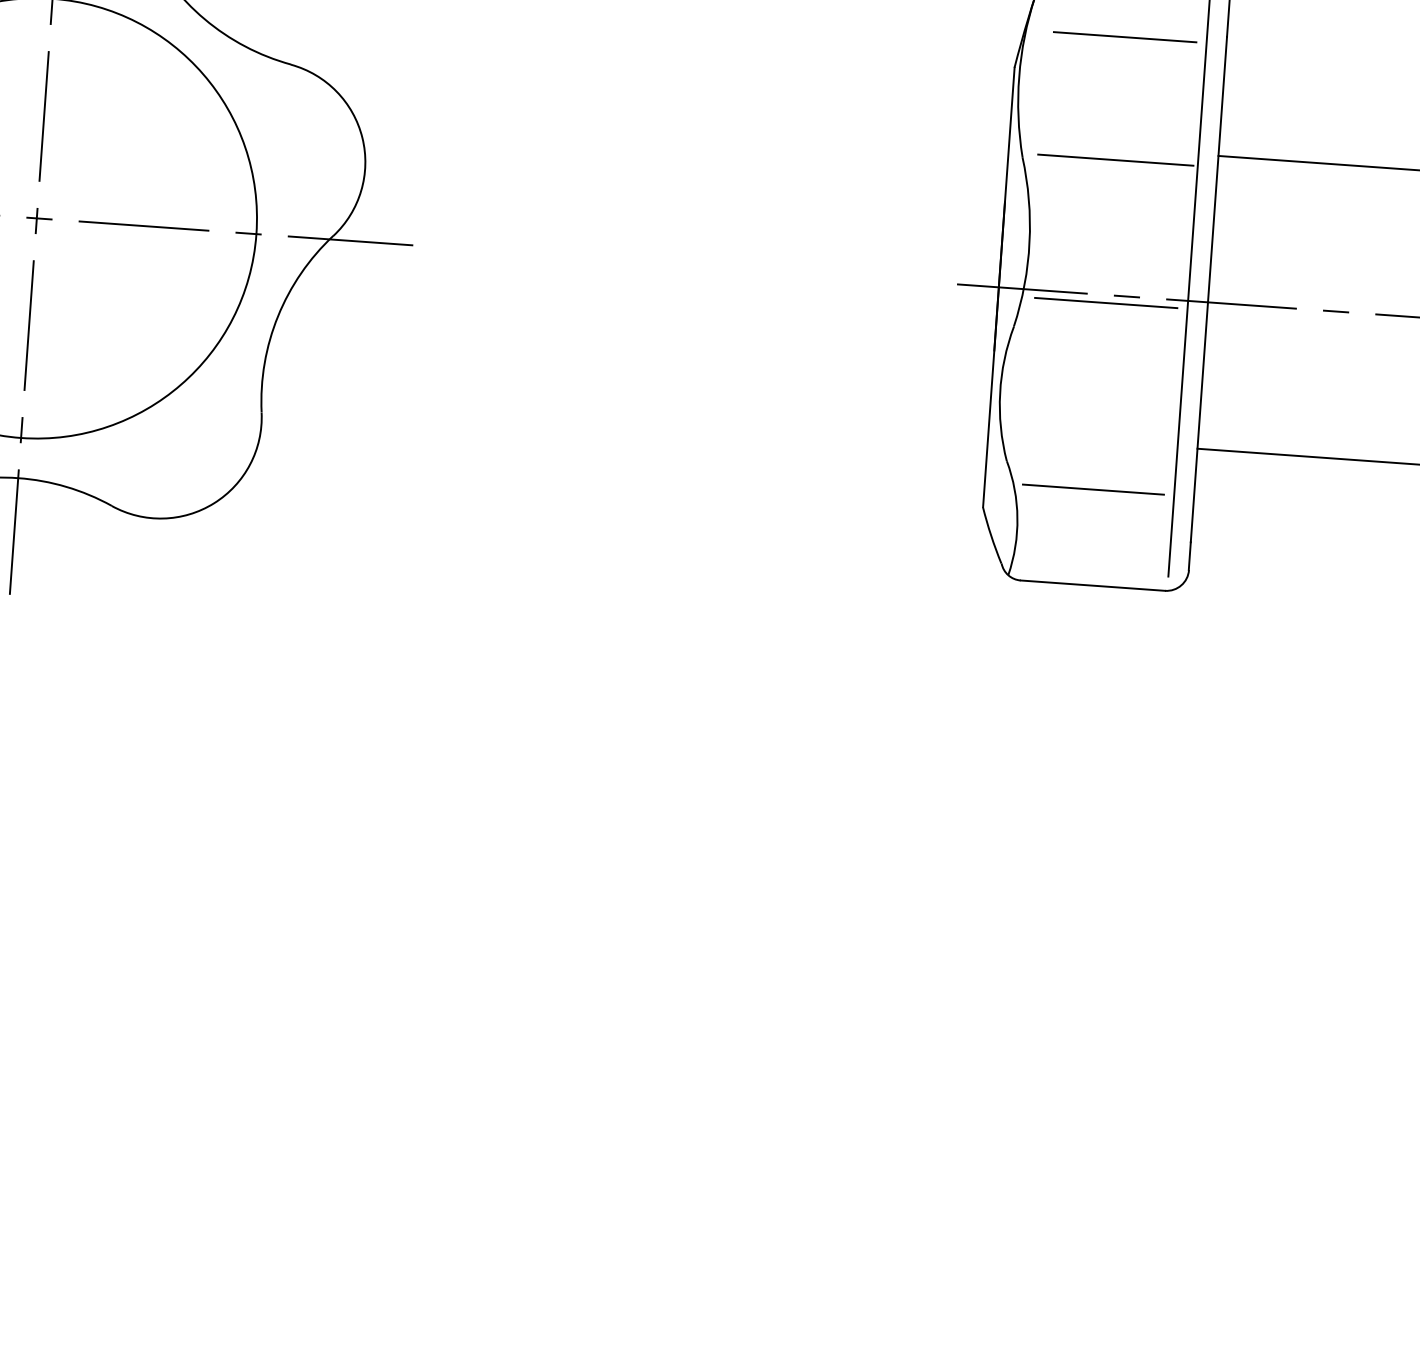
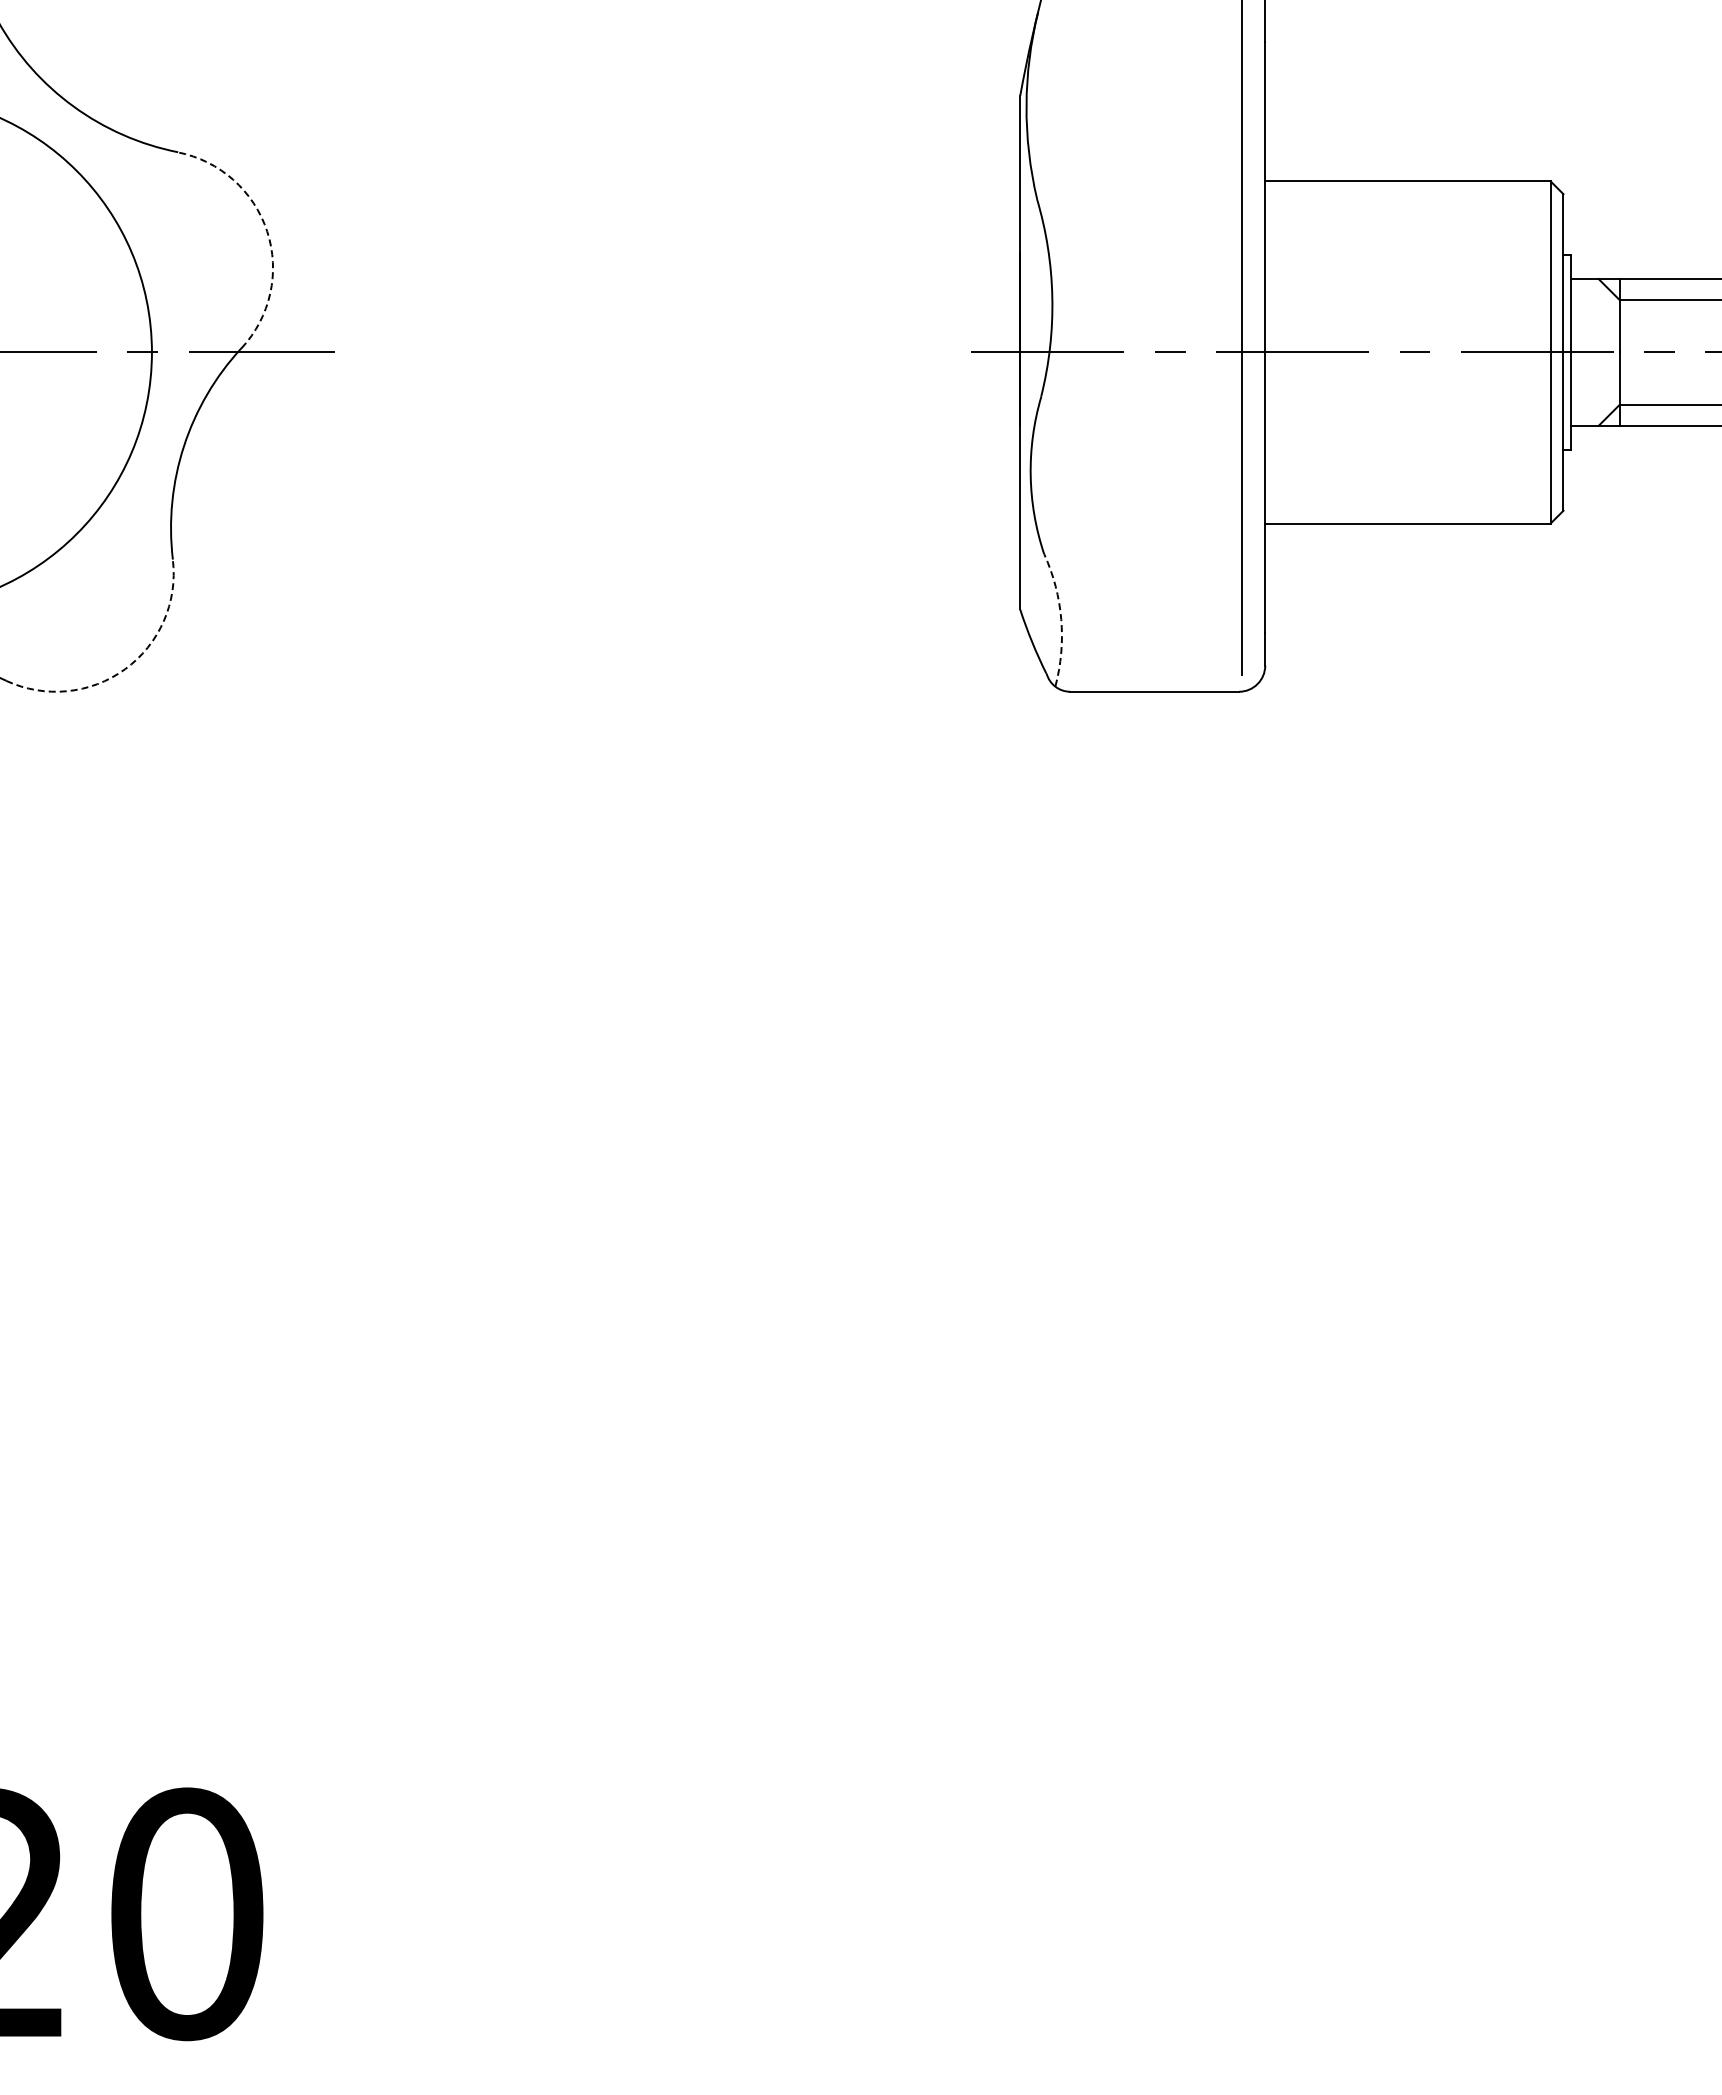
line: (1125, 36) -> (1146, 50), removed
arc: (362, 137) -> (267, 231), solid -> dashed
line: (1115, 159) -> (1145, 194), removed
line: (1106, 302) -> (1146, 361), removed
line: (1092, 489) -> (1146, 579), removed
arc: (214, 503) -> (125, 669), solid -> dashed
arc: (1017, 518) -> (1061, 619), solid -> dashed

